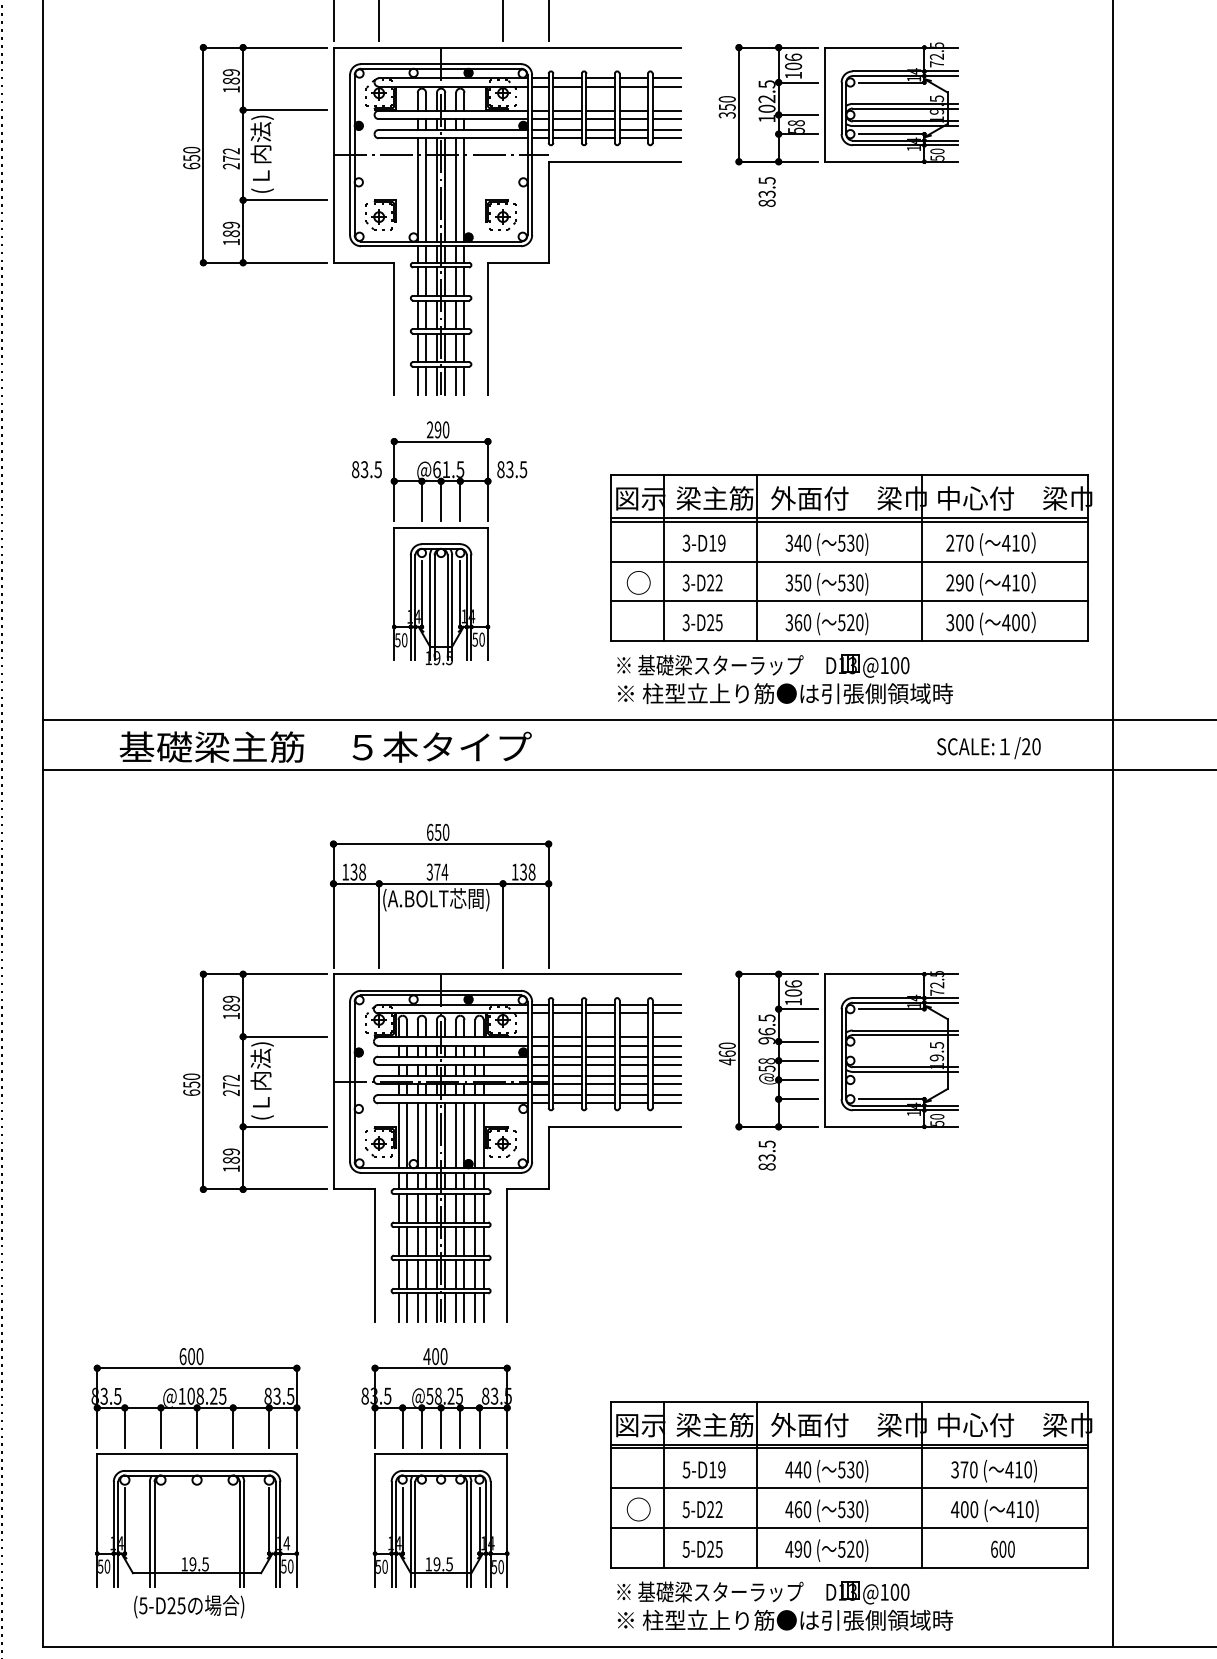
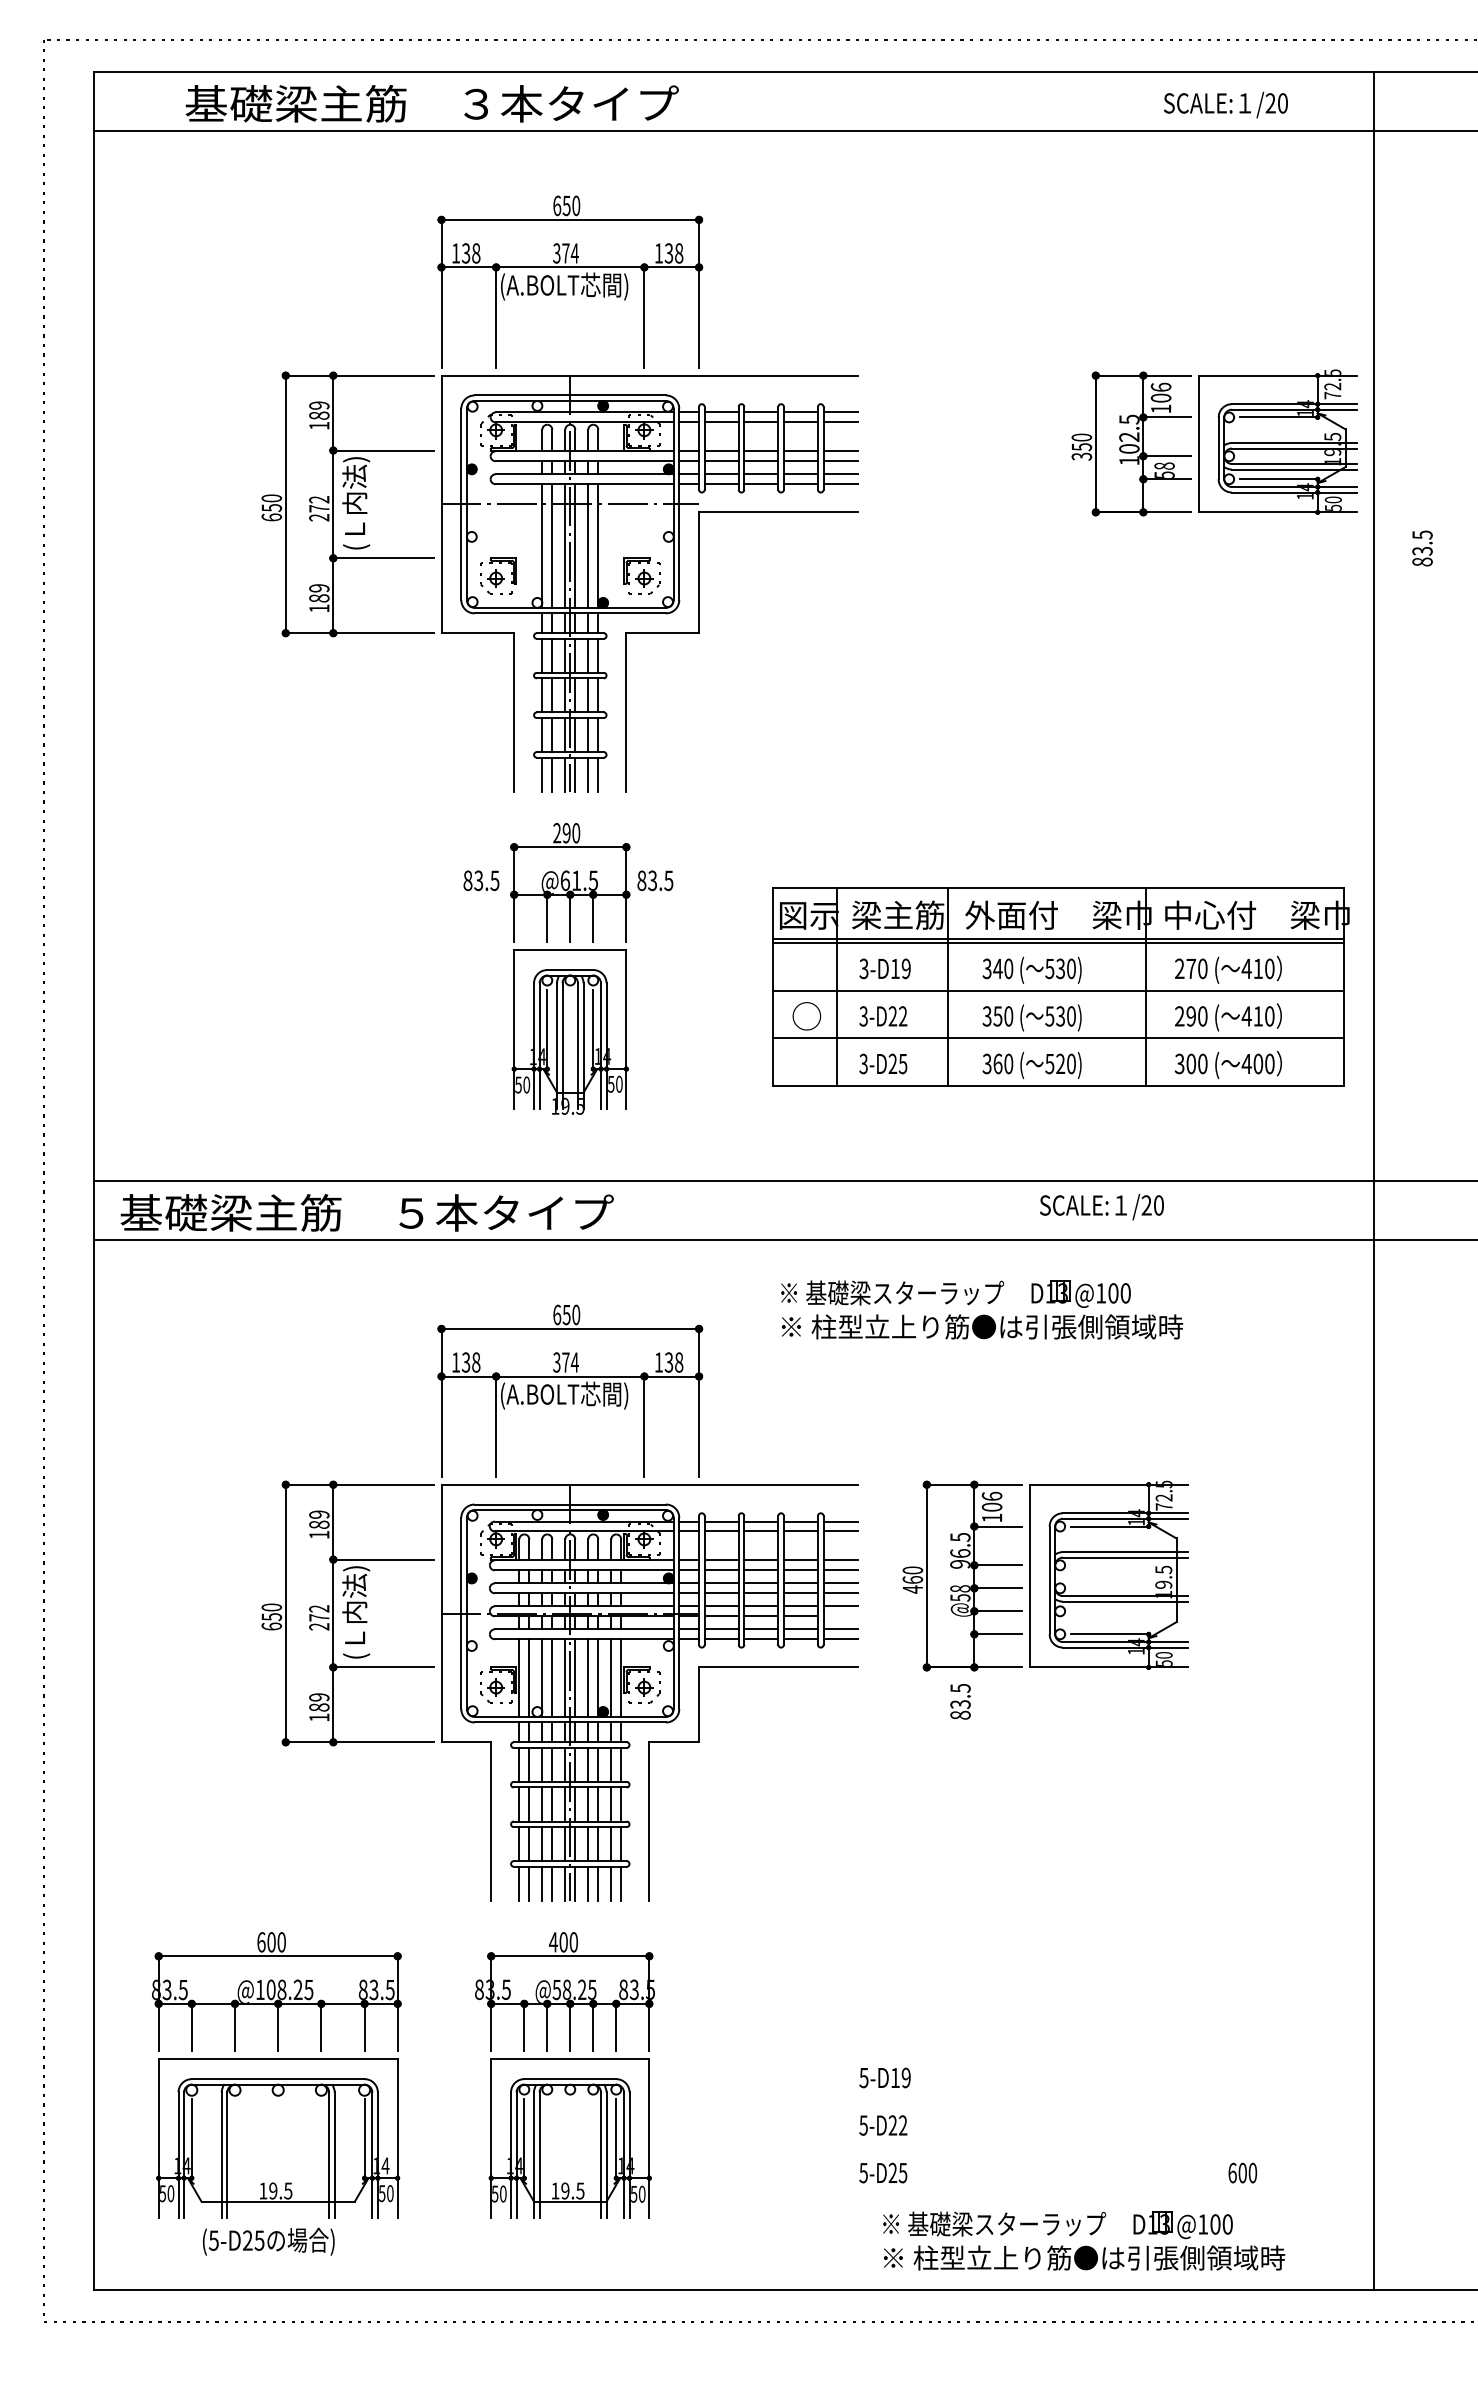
part: (838, 103) -> (1214, 442), moved
text: (767, 192) -> (1422, 548), moved
part: (785, 679) -> (982, 1309), moved
text: (325, 746) -> (366, 1212), moved
text: (988, 747) -> (1101, 1206), moved
line: (666, 1084) -> (840, 1616), removed
part: (850, 1484) -> (1060, 2095), removed
part: (785, 1605) -> (1084, 2240), moved

